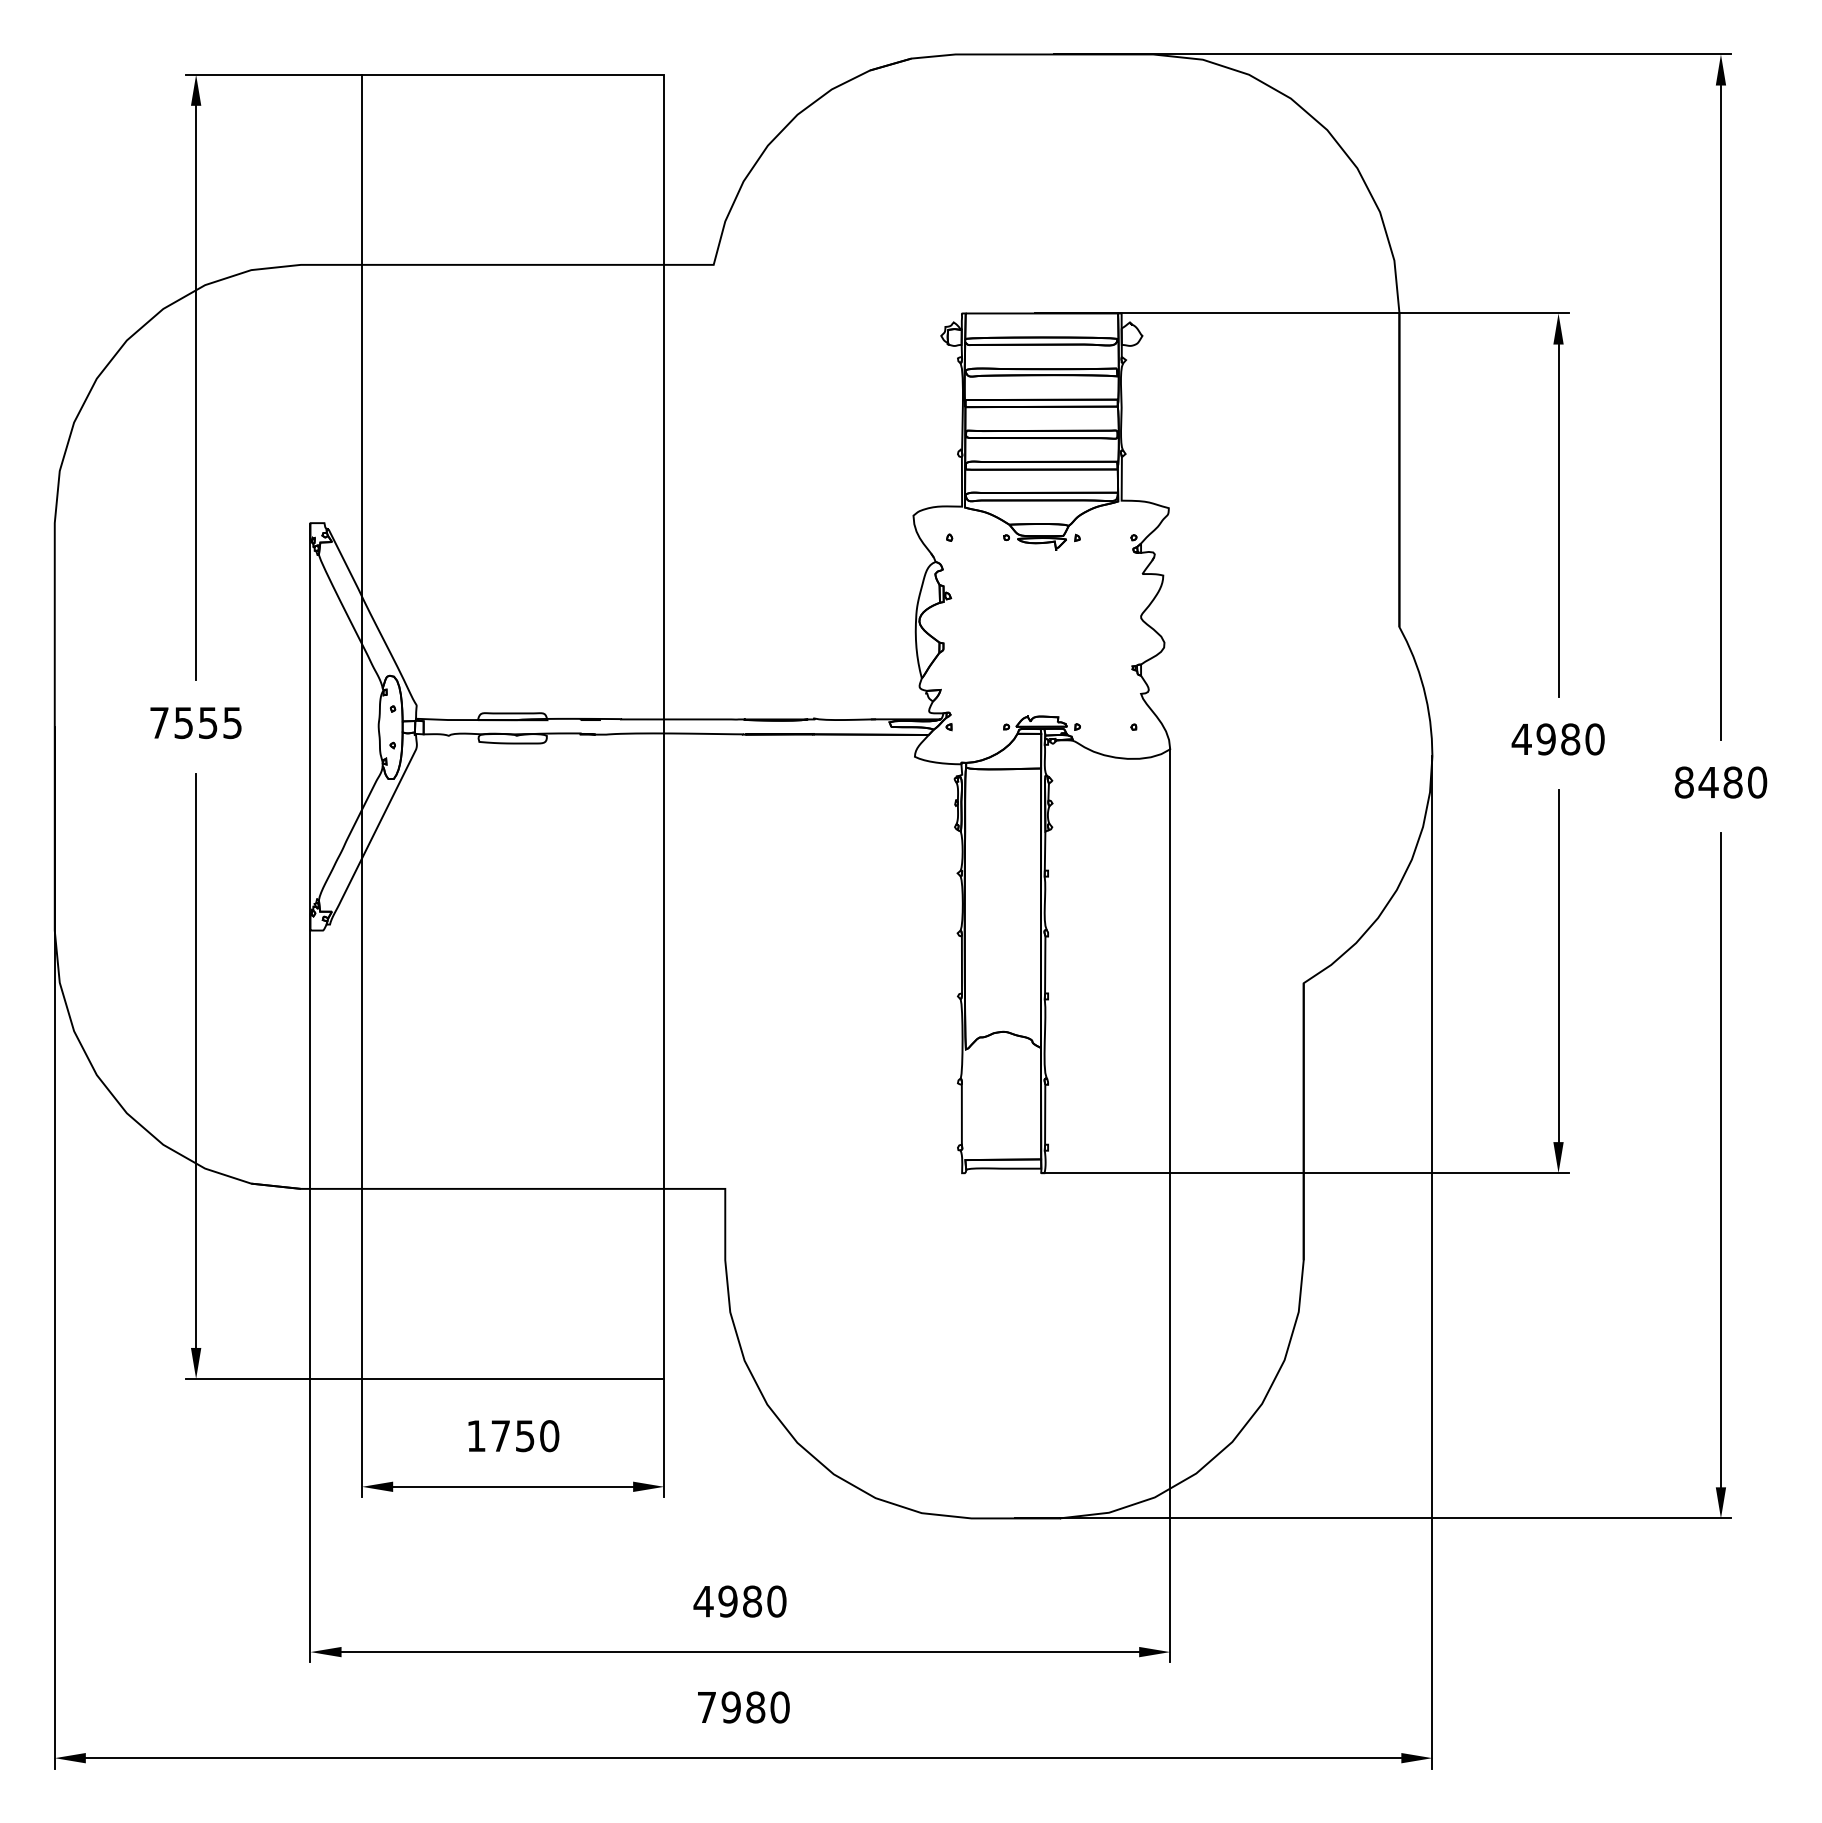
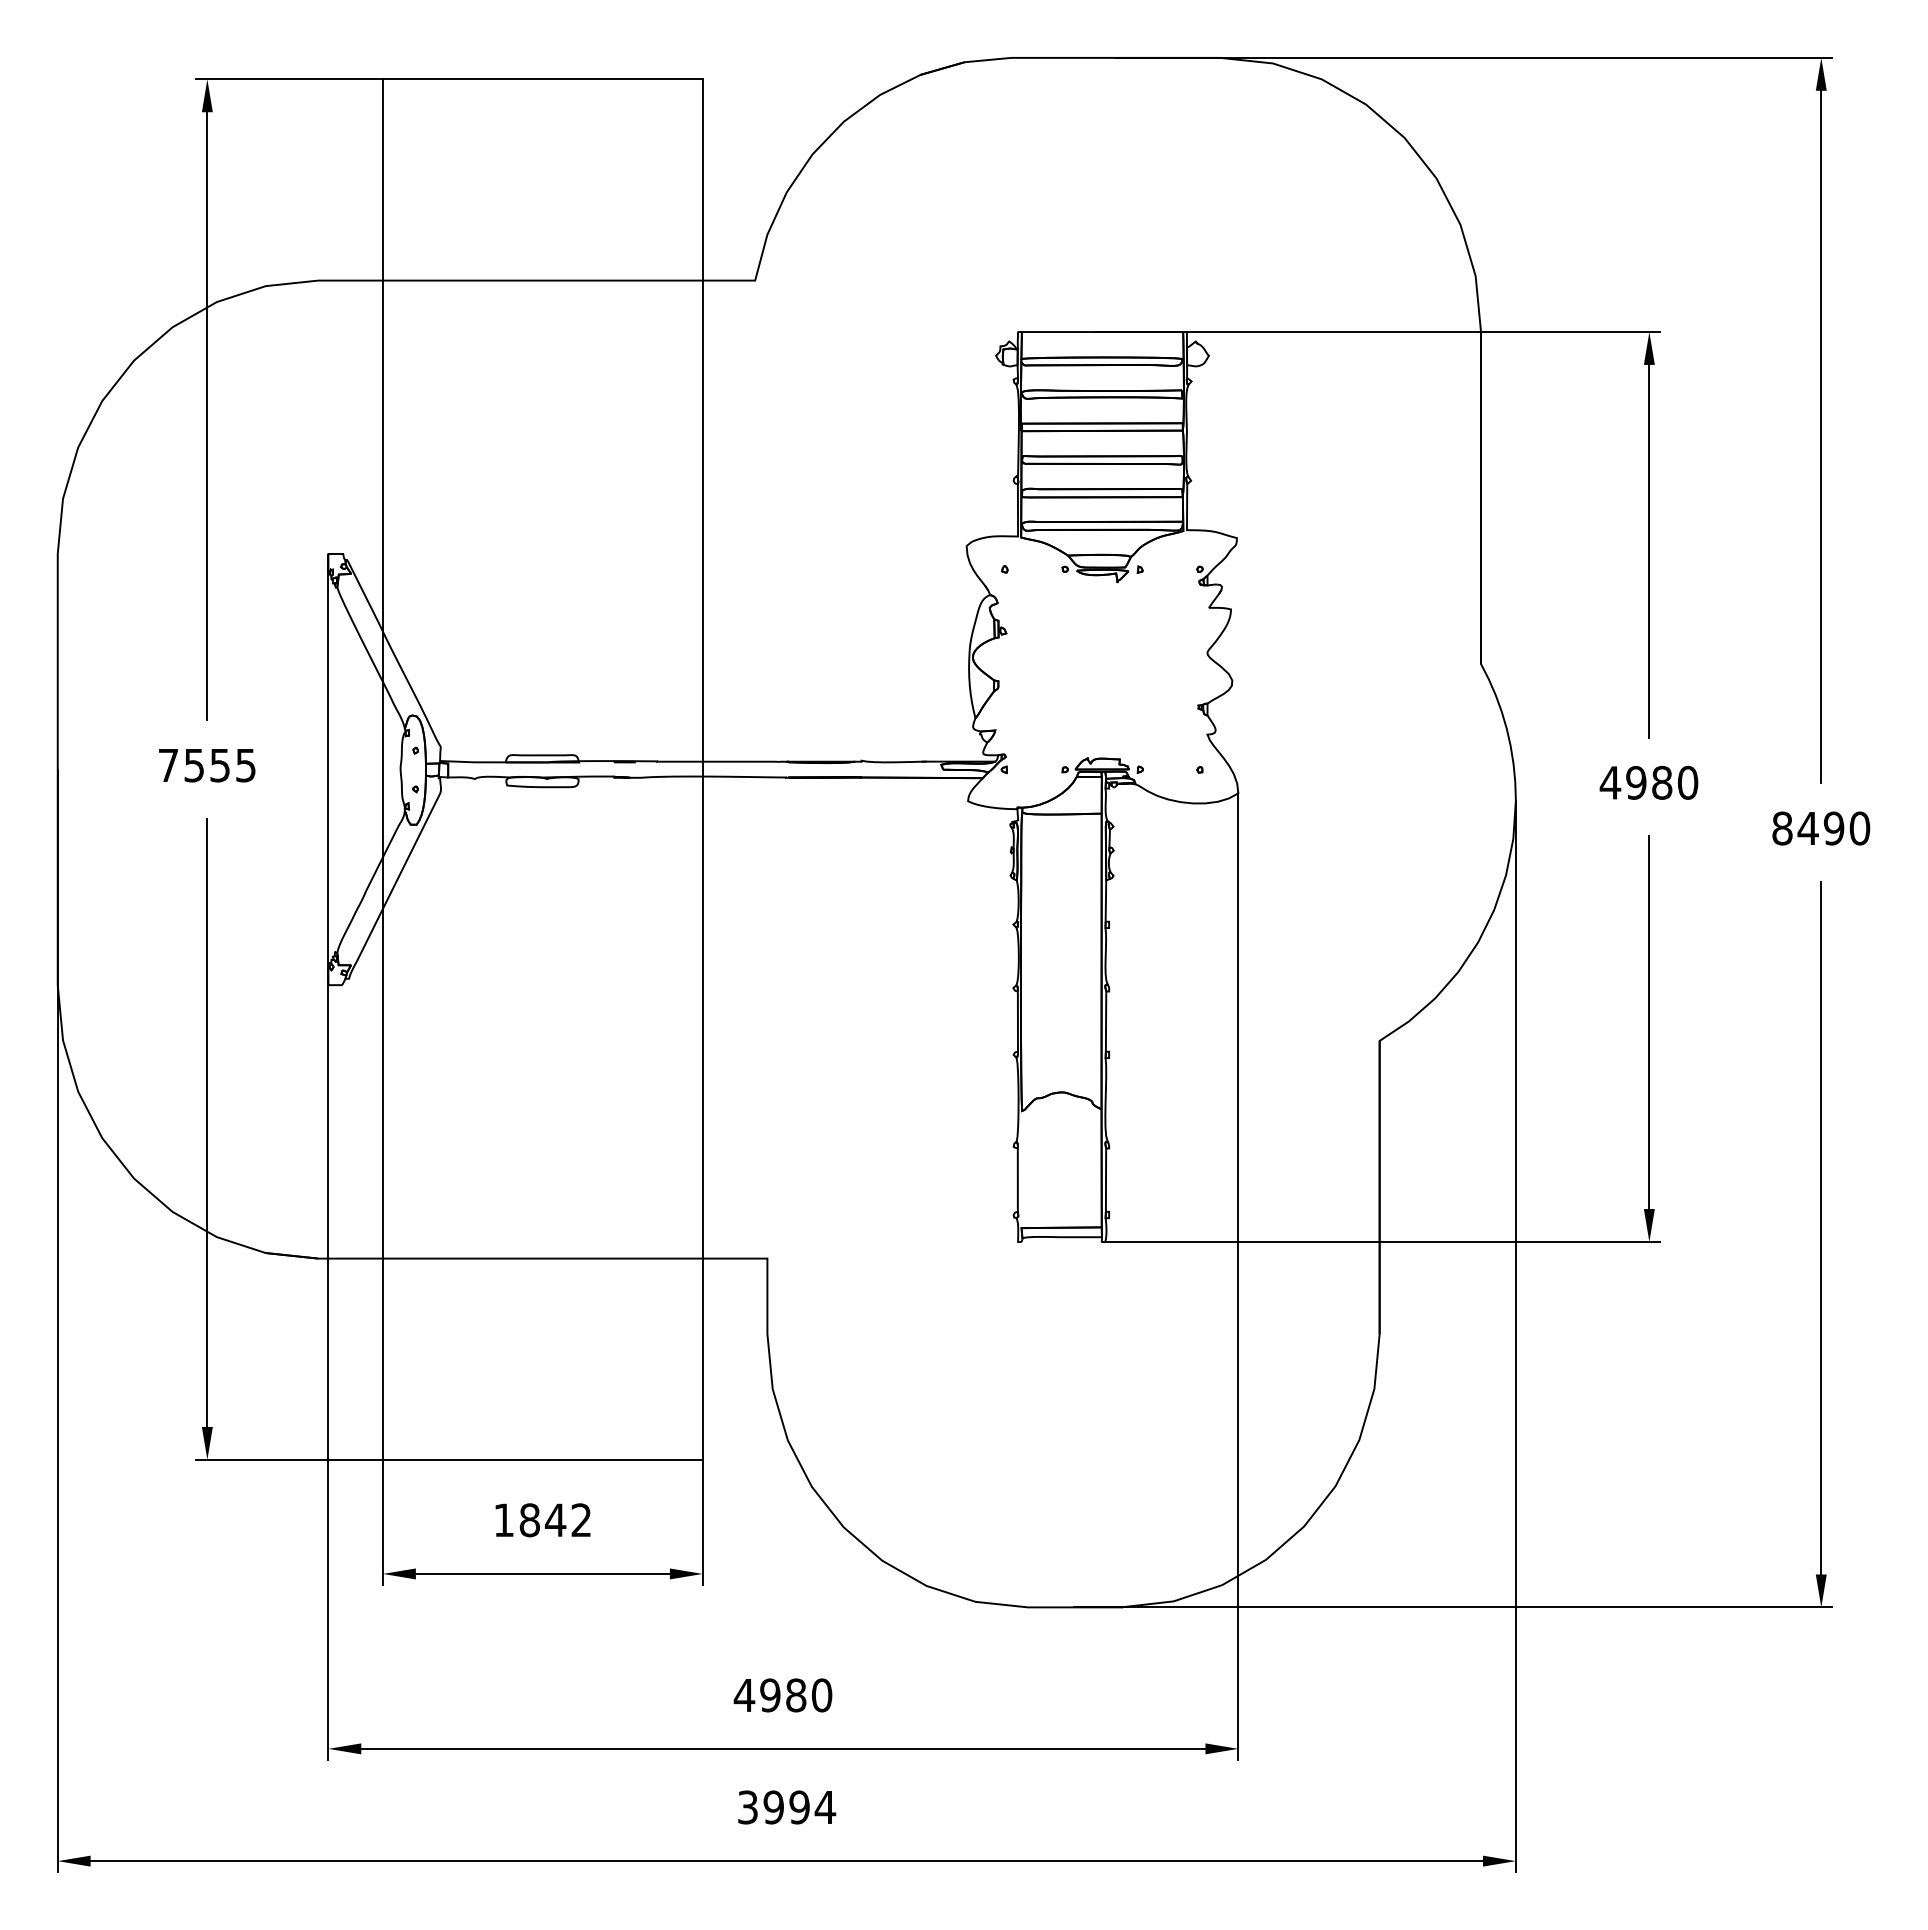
text: (1732, 782) -> (1833, 828), 8480 -> 8490
text: (525, 1436) -> (555, 1520), 1750 -> 1842
text: (744, 1707) -> (787, 1807), 7980 -> 3994

